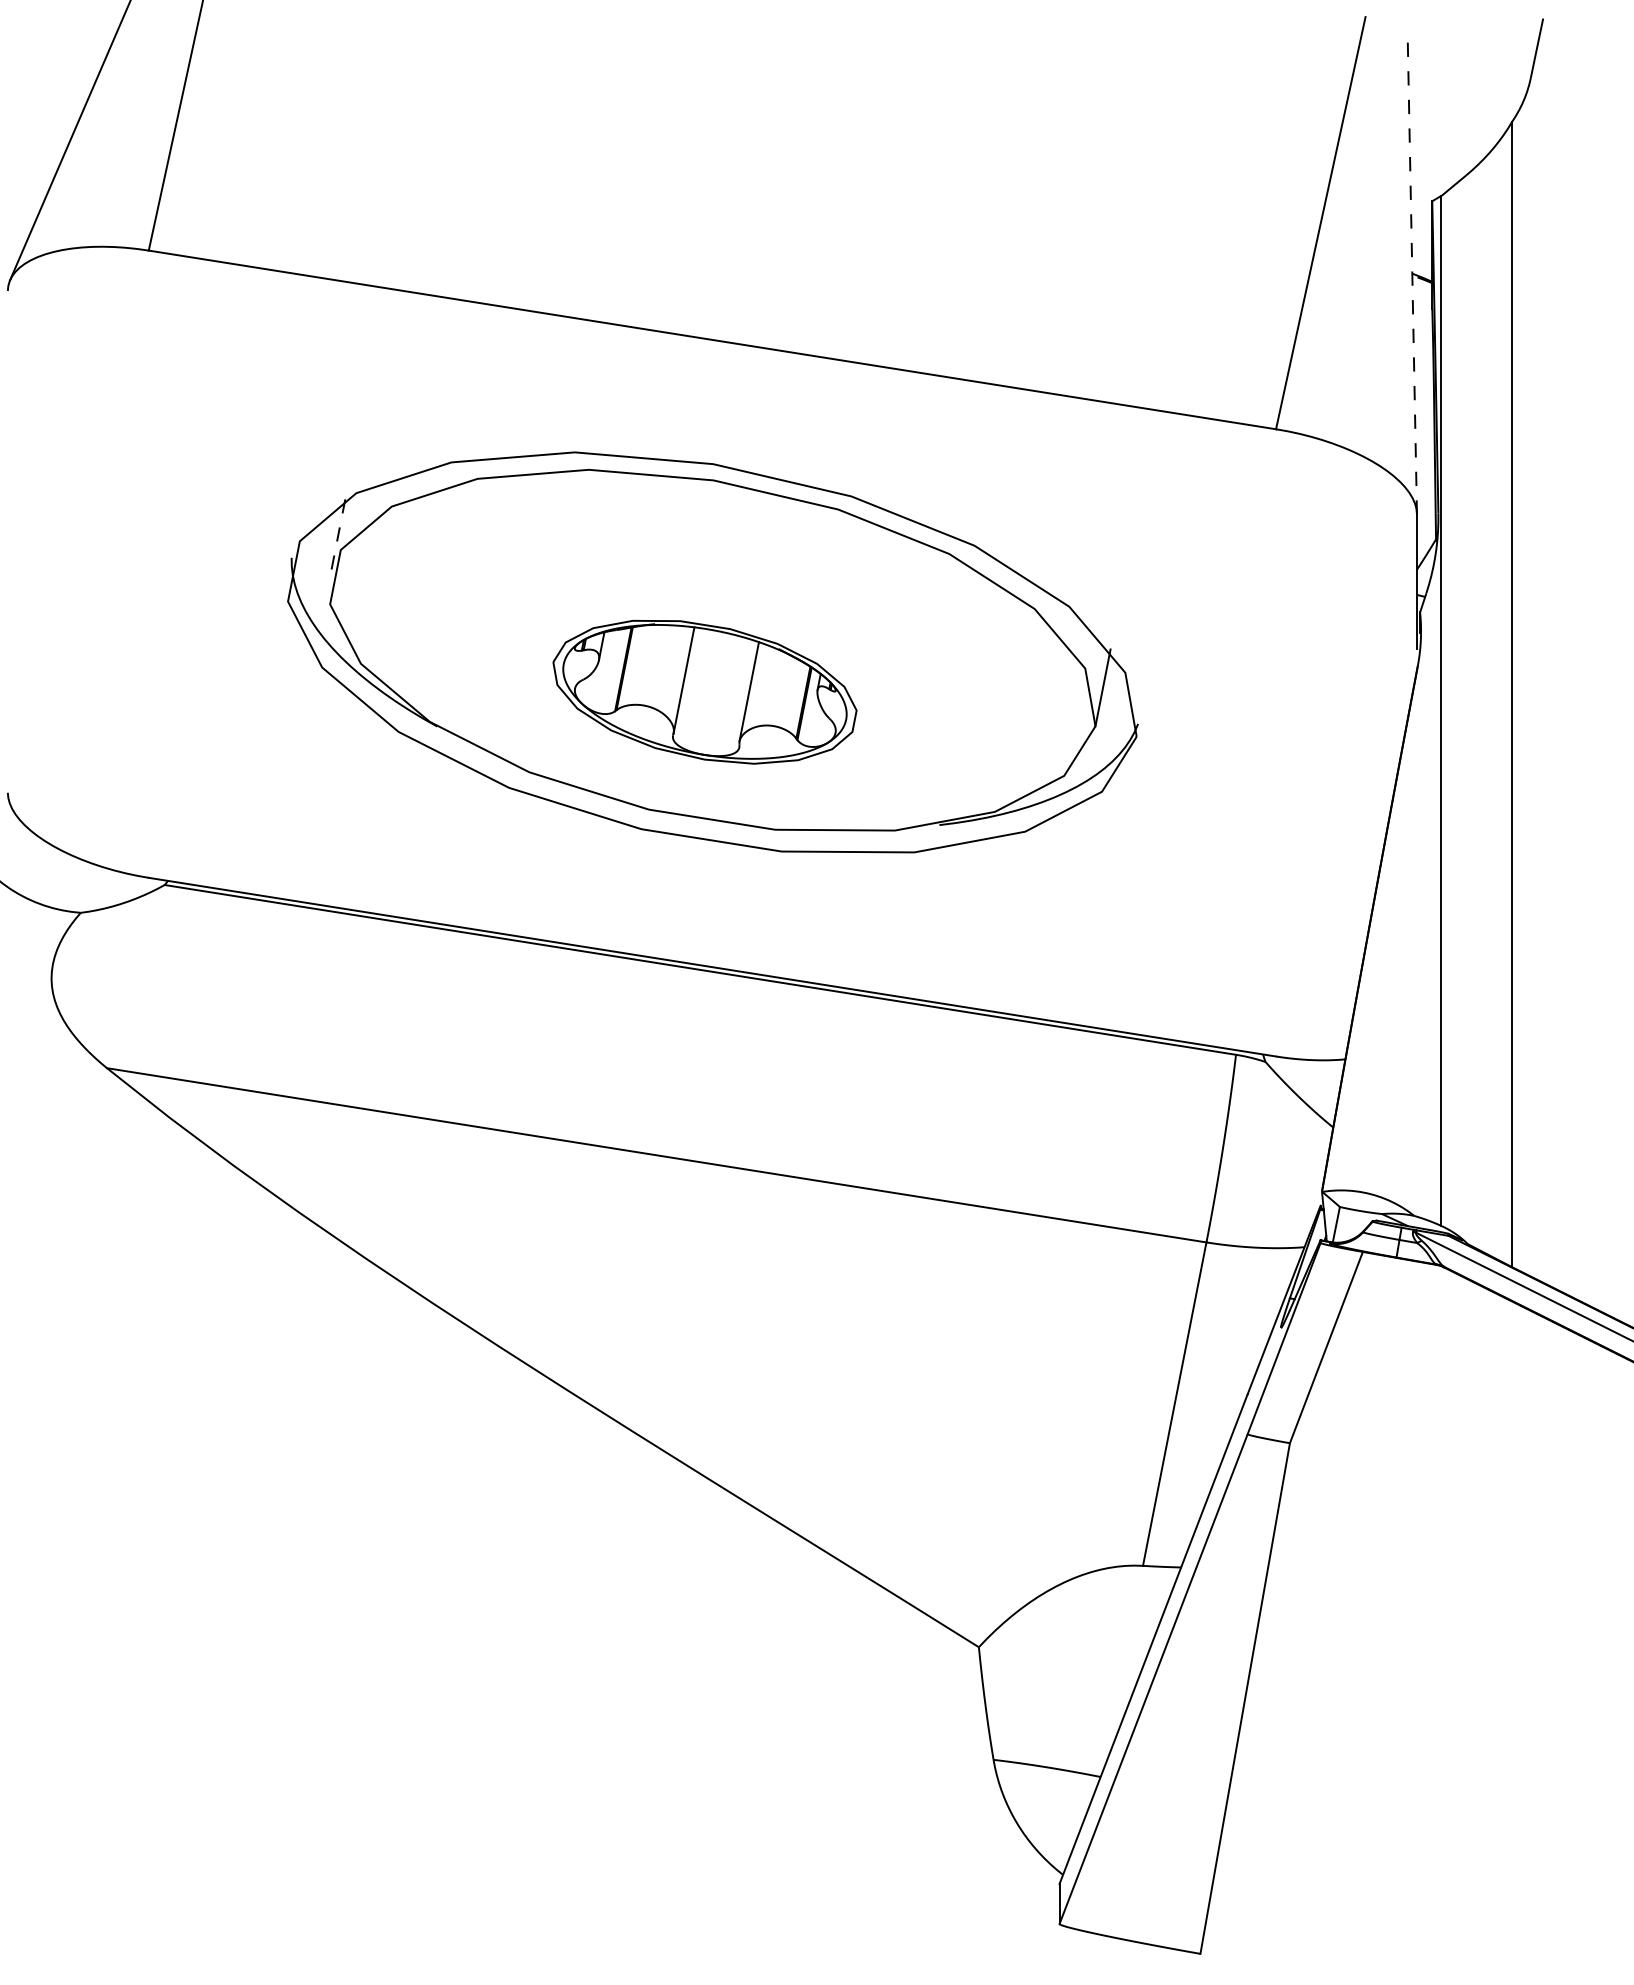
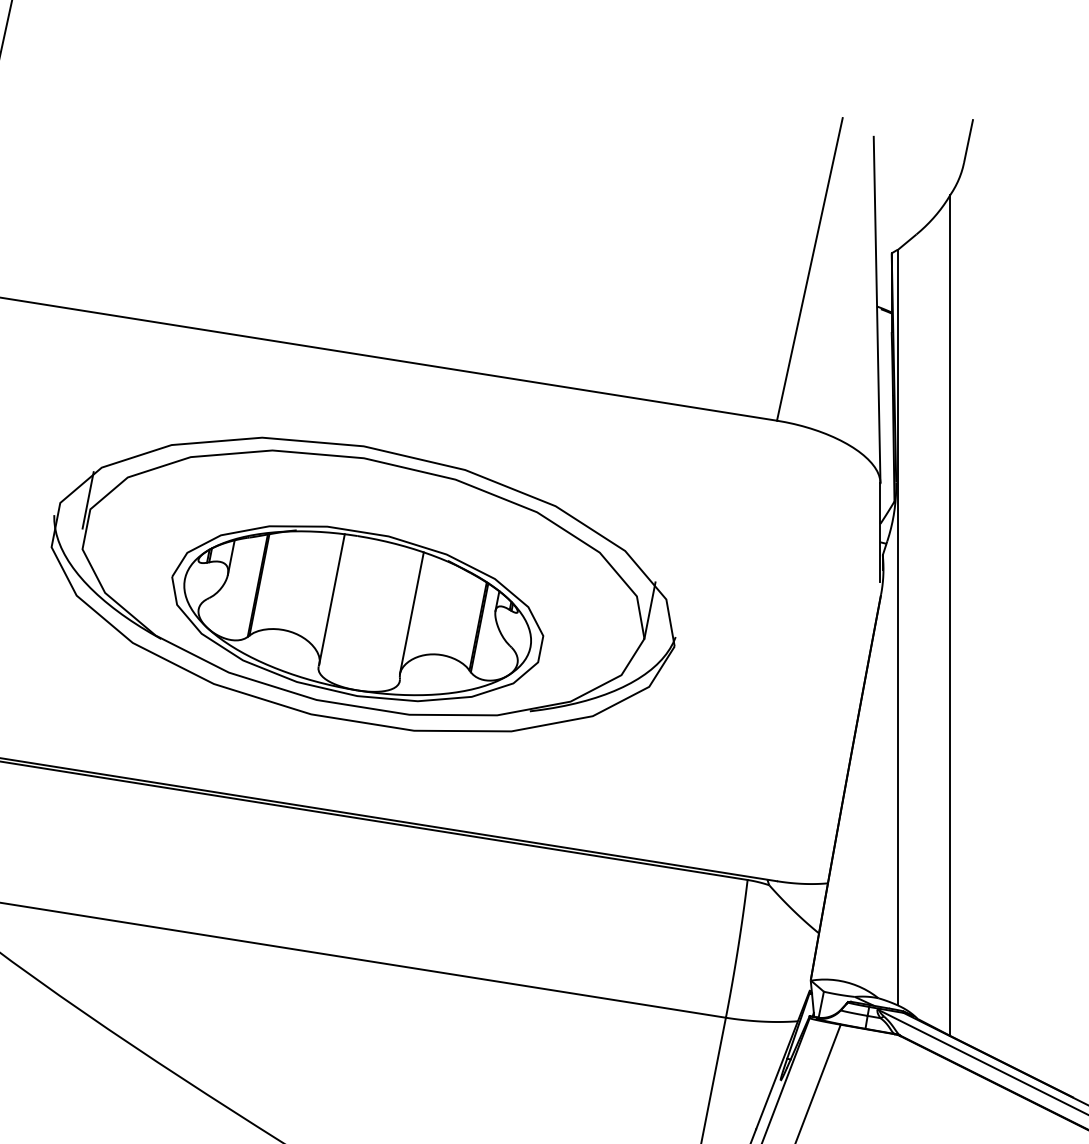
line: (1412, 278) -> (877, 310), dashed -> solid
line: (337, 538) -> (87, 500), dashed -> solid
part: (704, 692) -> (357, 613), size x1.67

